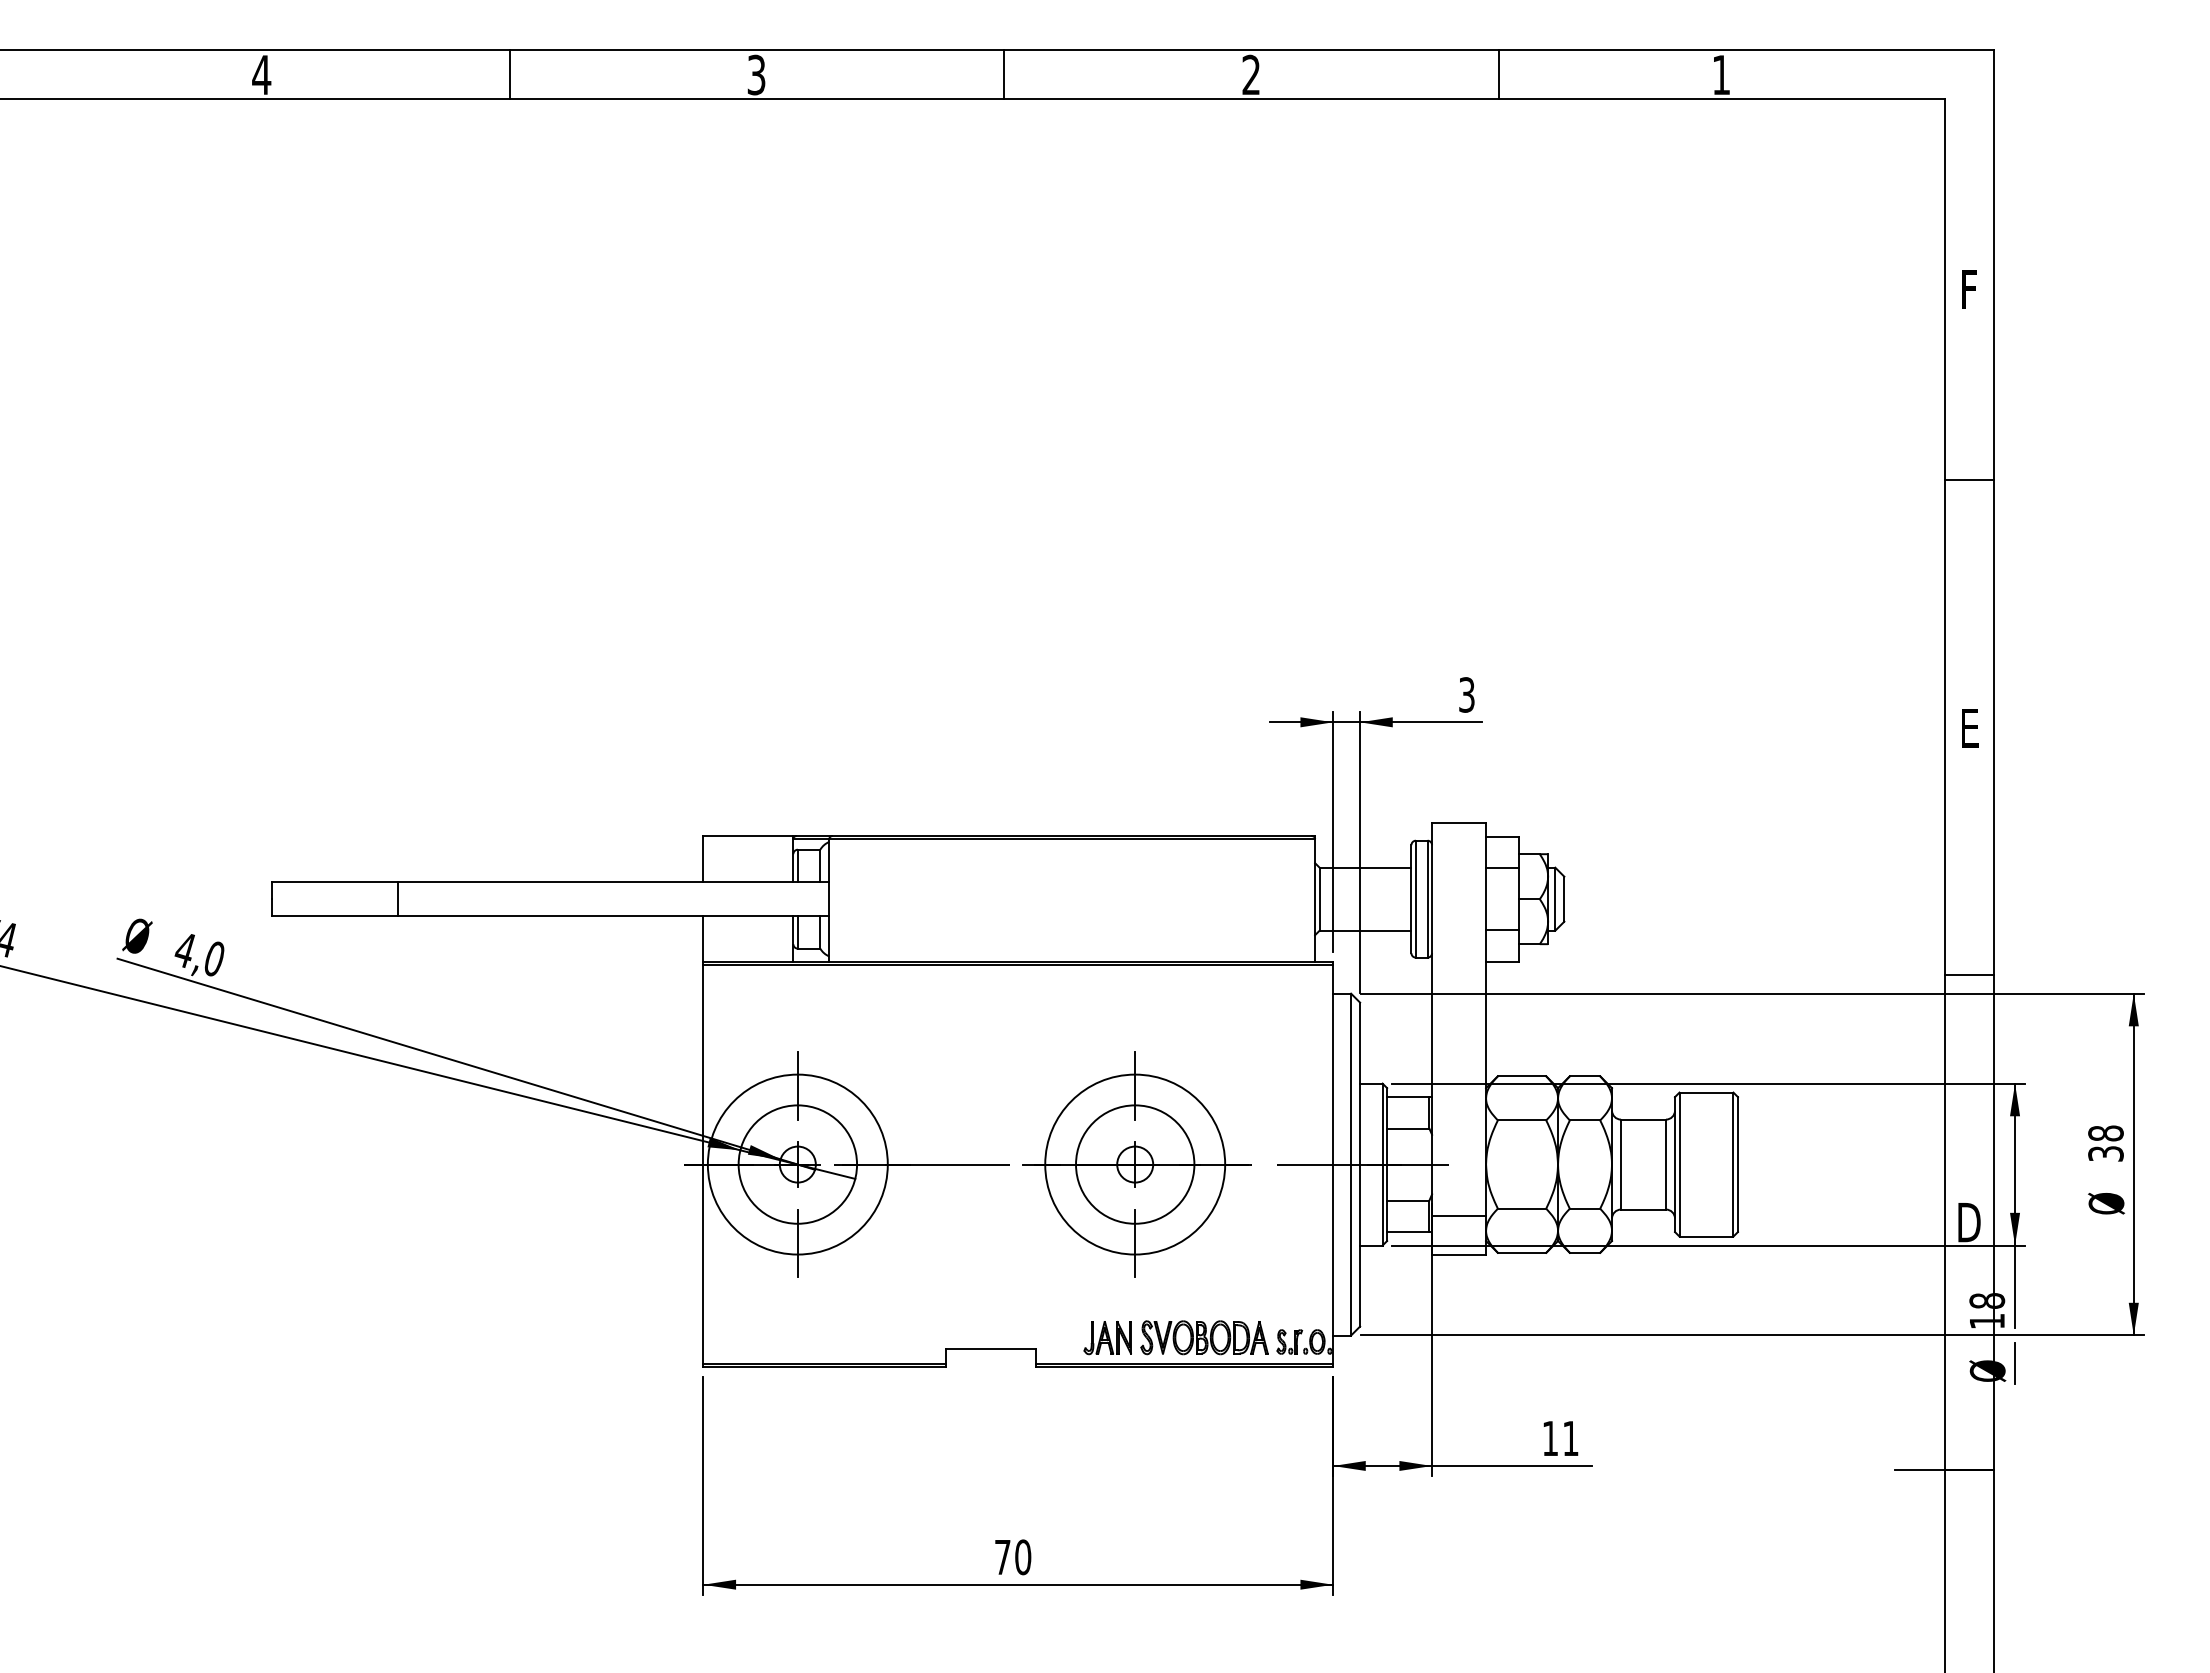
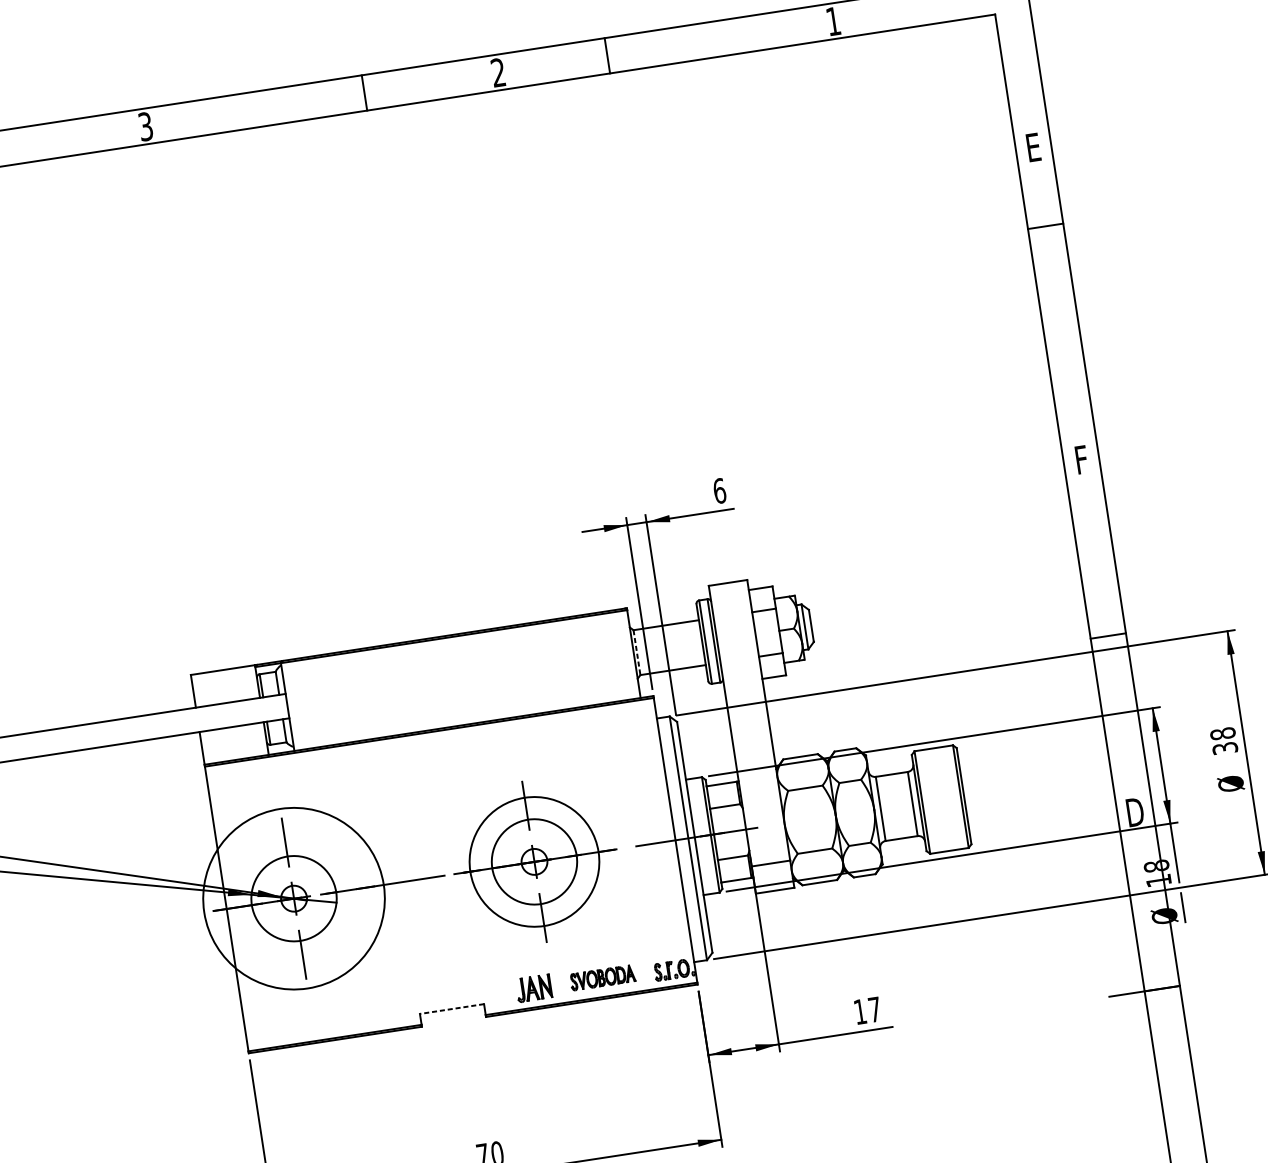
line: (1004, 74) -> (364, 92), moved
line: (1499, 74) -> (607, 55), moved
text: (1969, 289) -> (1033, 147), F -> E
line: (1969, 480) -> (1045, 226), moved
text: (1467, 694) -> (720, 490), 3 -> 6
text: (1970, 728) -> (1082, 460), E -> F
line: (1319, 899) -> (636, 652), solid -> dashed
circle: (797, 1164) -> (293, 898), size x1.4
part: (1204, 1337) -> (602, 977), size x0.7
line: (991, 1349) -> (452, 1009), solid -> dashed
text: (1570, 1438) -> (874, 1009), 11 -> 17

